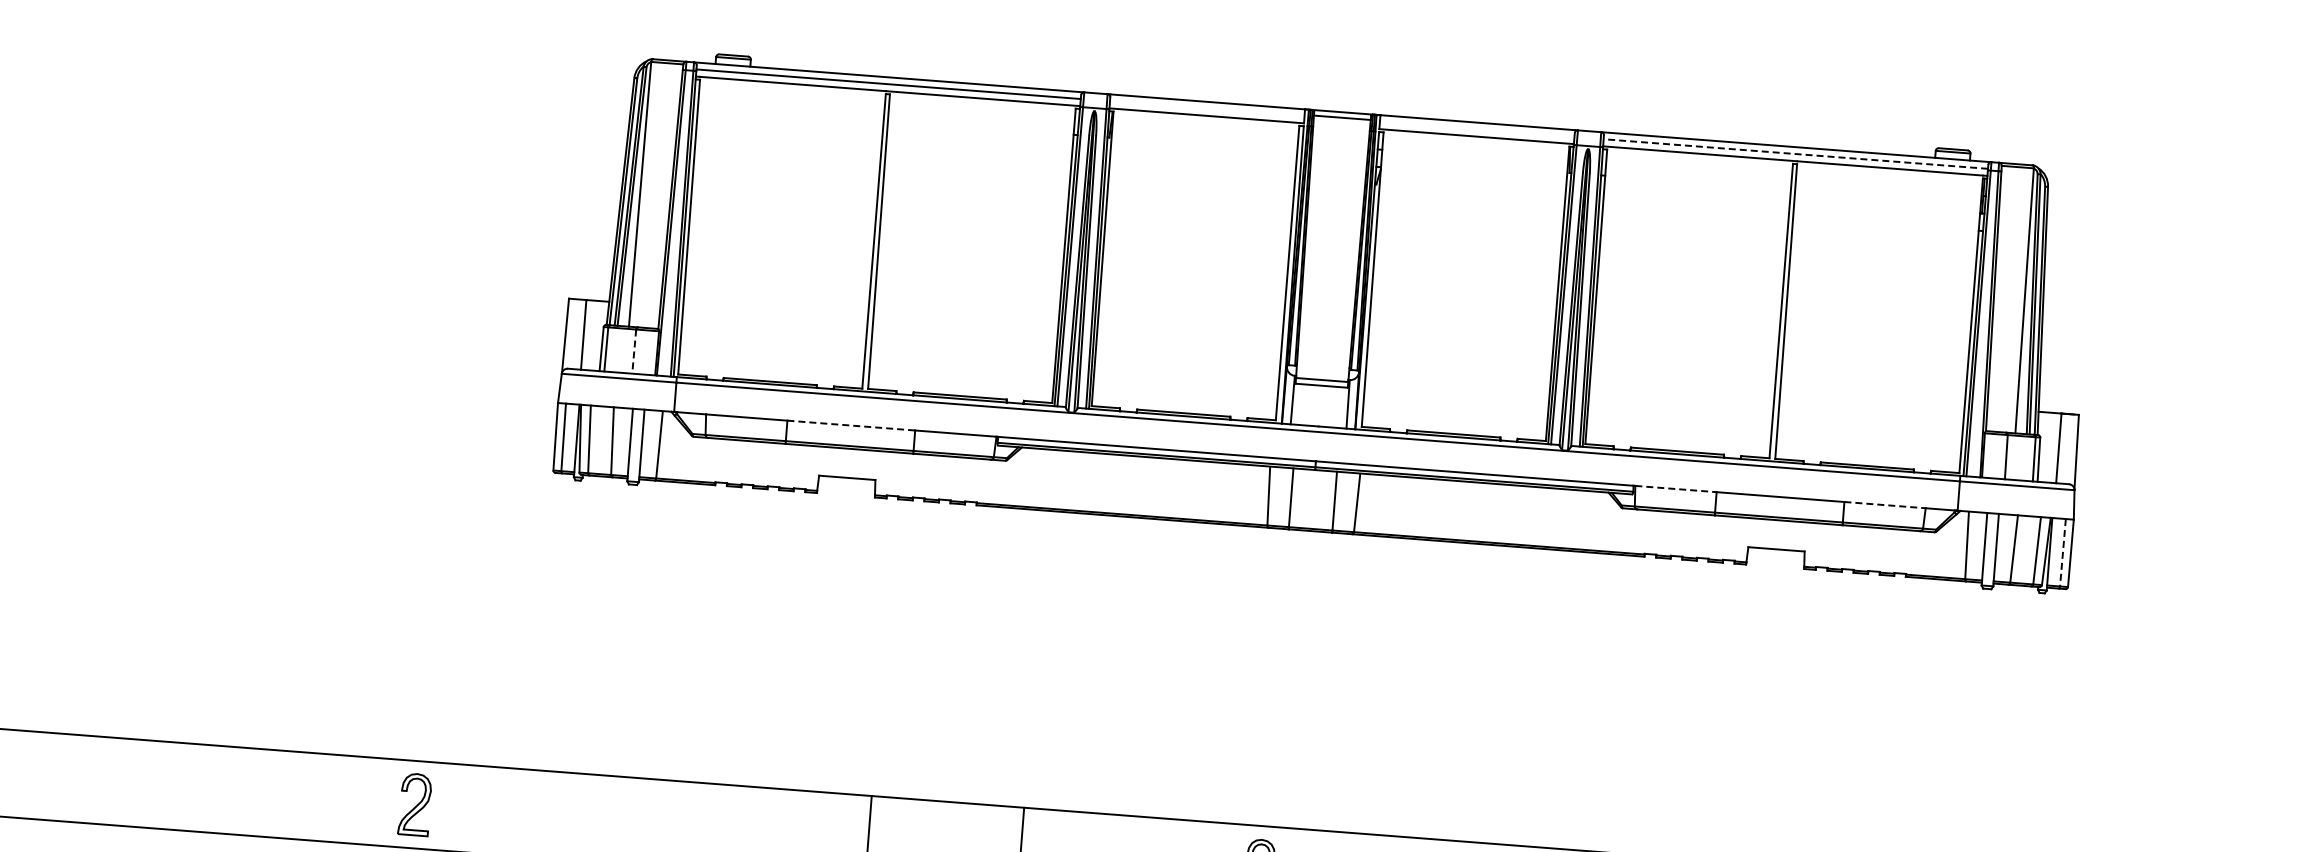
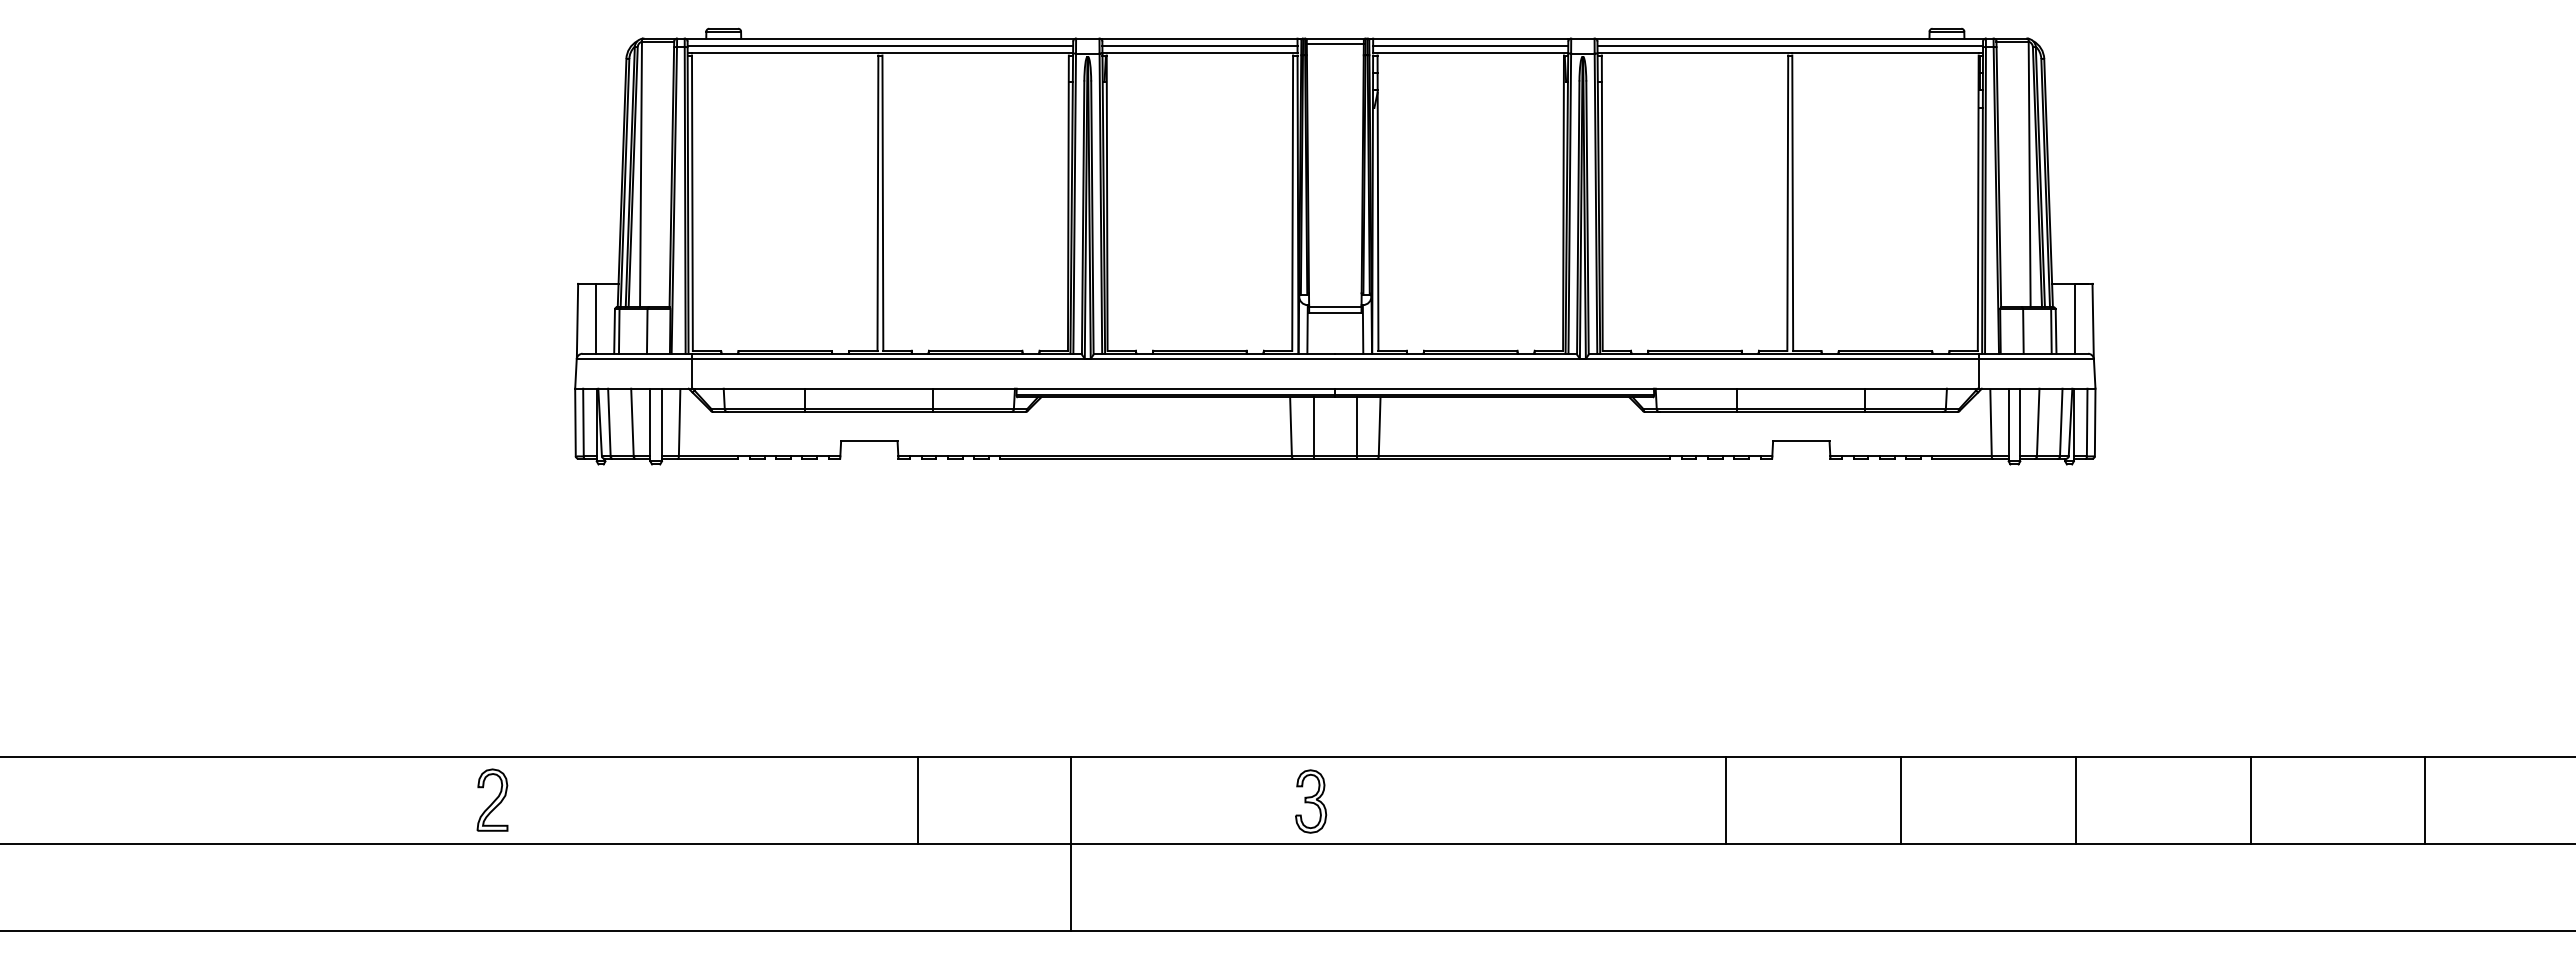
line: (1206, 109) -> (1199, 46), added
line: (1476, 130) -> (1470, 46), added
line: (1796, 154) -> (1790, 45), dashed -> solid
line: (634, 352) -> (647, 332), dashed -> solid
line: (851, 425) -> (869, 388), dashed -> solid
line: (1676, 488) -> (1696, 388), dashed -> solid
line: (1885, 504) -> (1906, 388), dashed -> solid
line: (2063, 552) -> (2087, 422), dashed -> solid
part: (415, 804) -> (492, 799), moved

